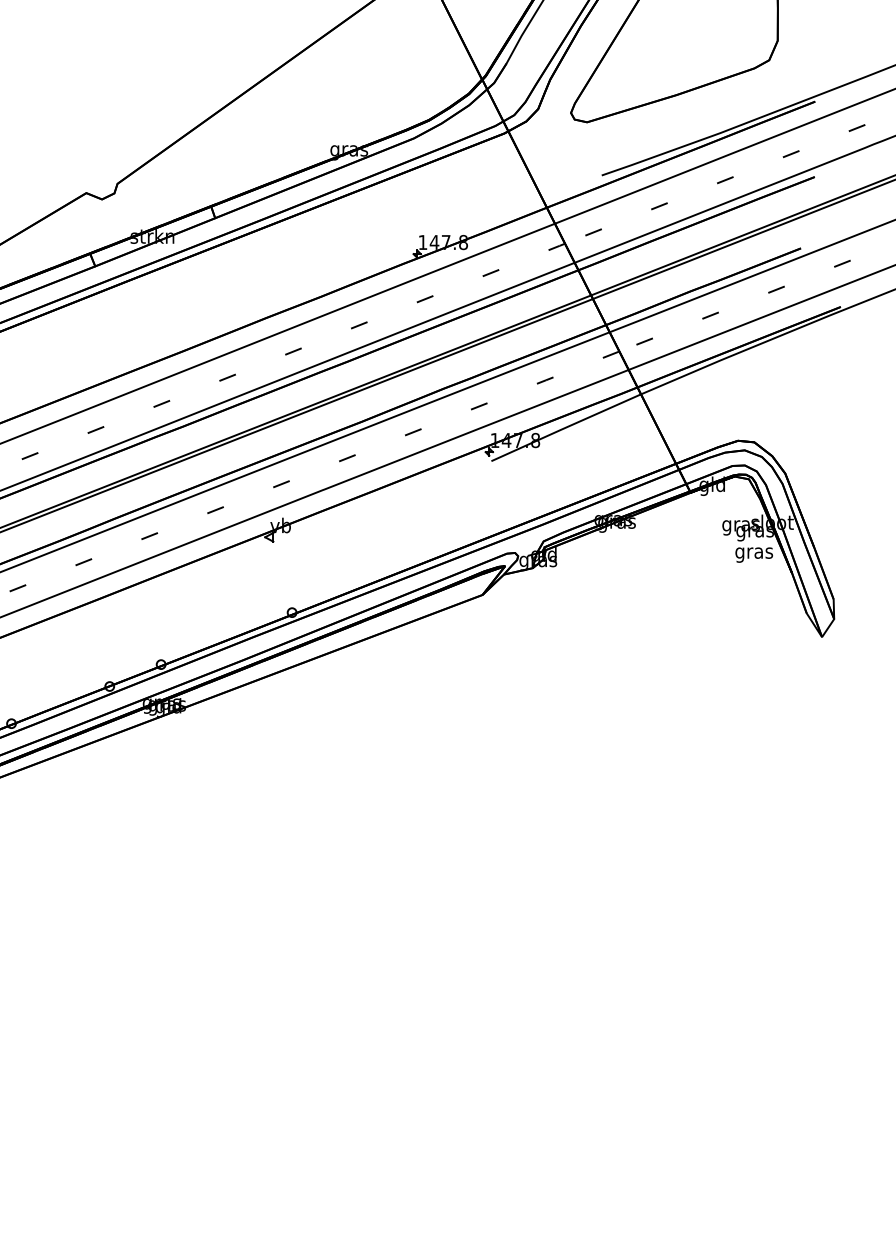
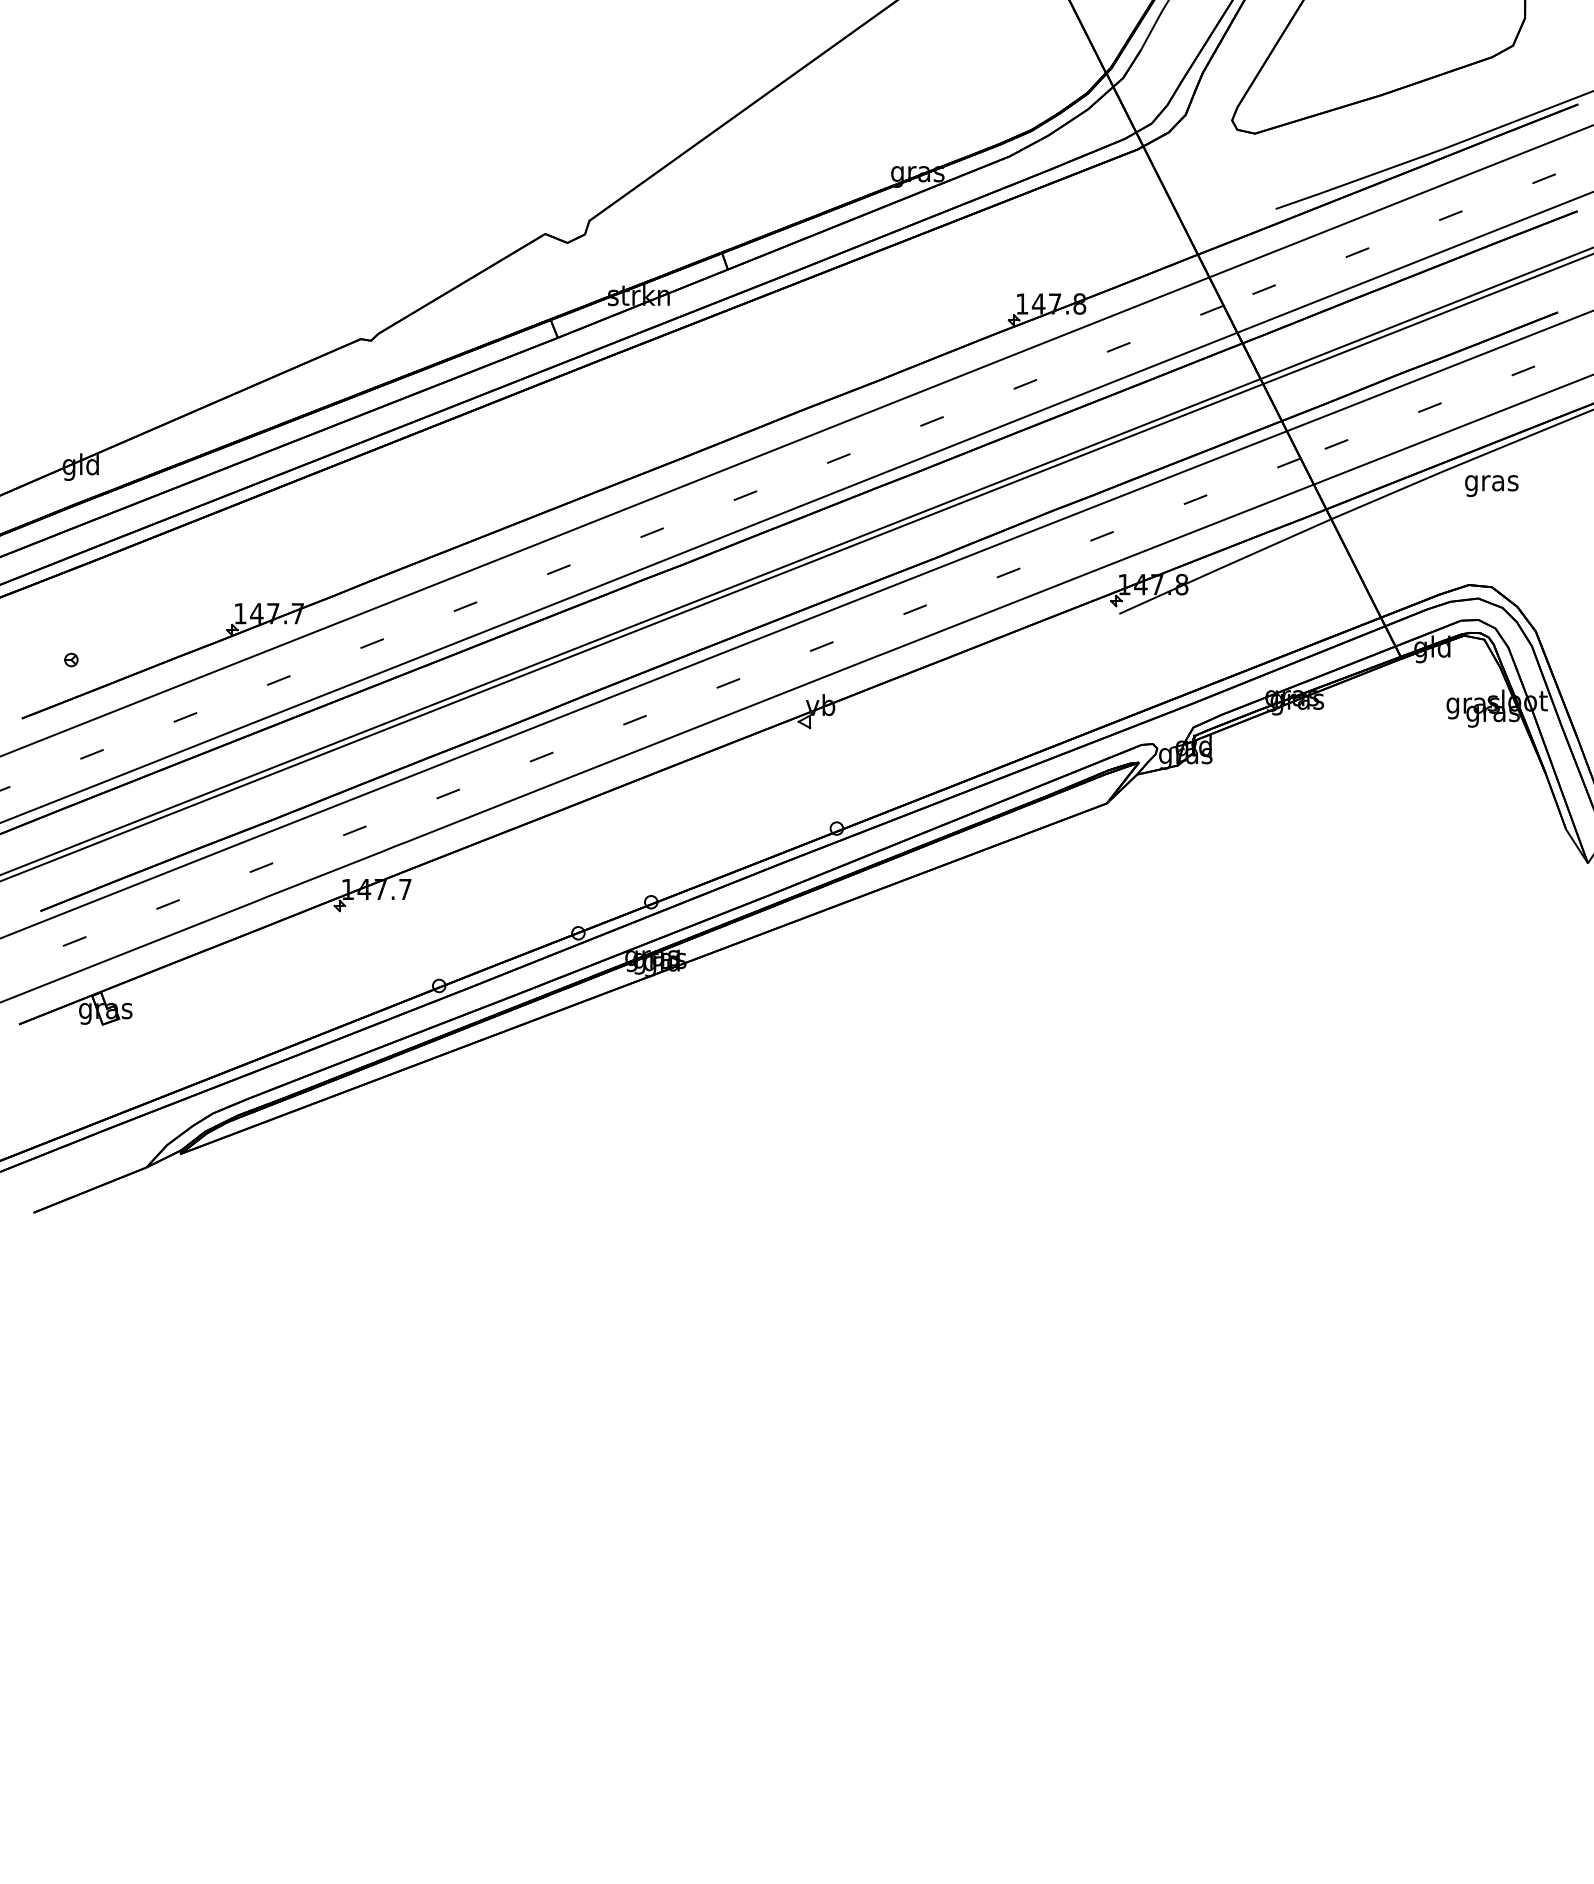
text: (754, 554) -> (1491, 485), moved

